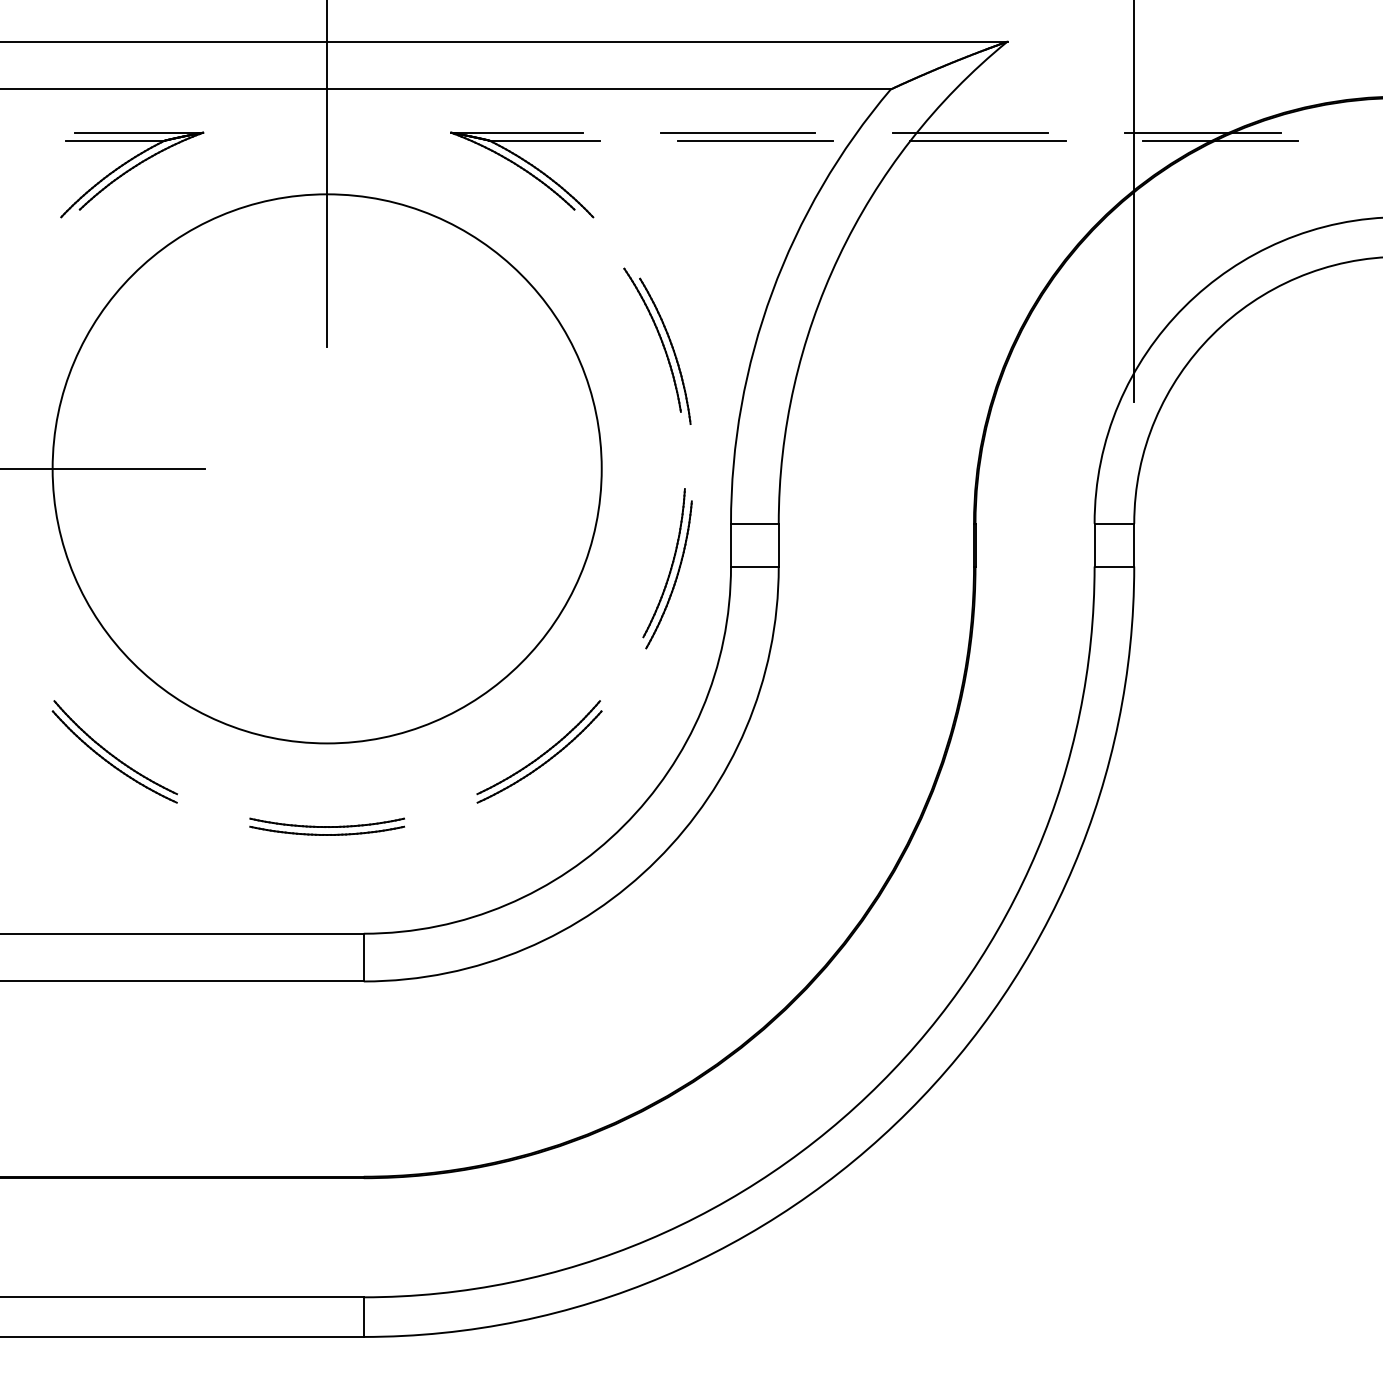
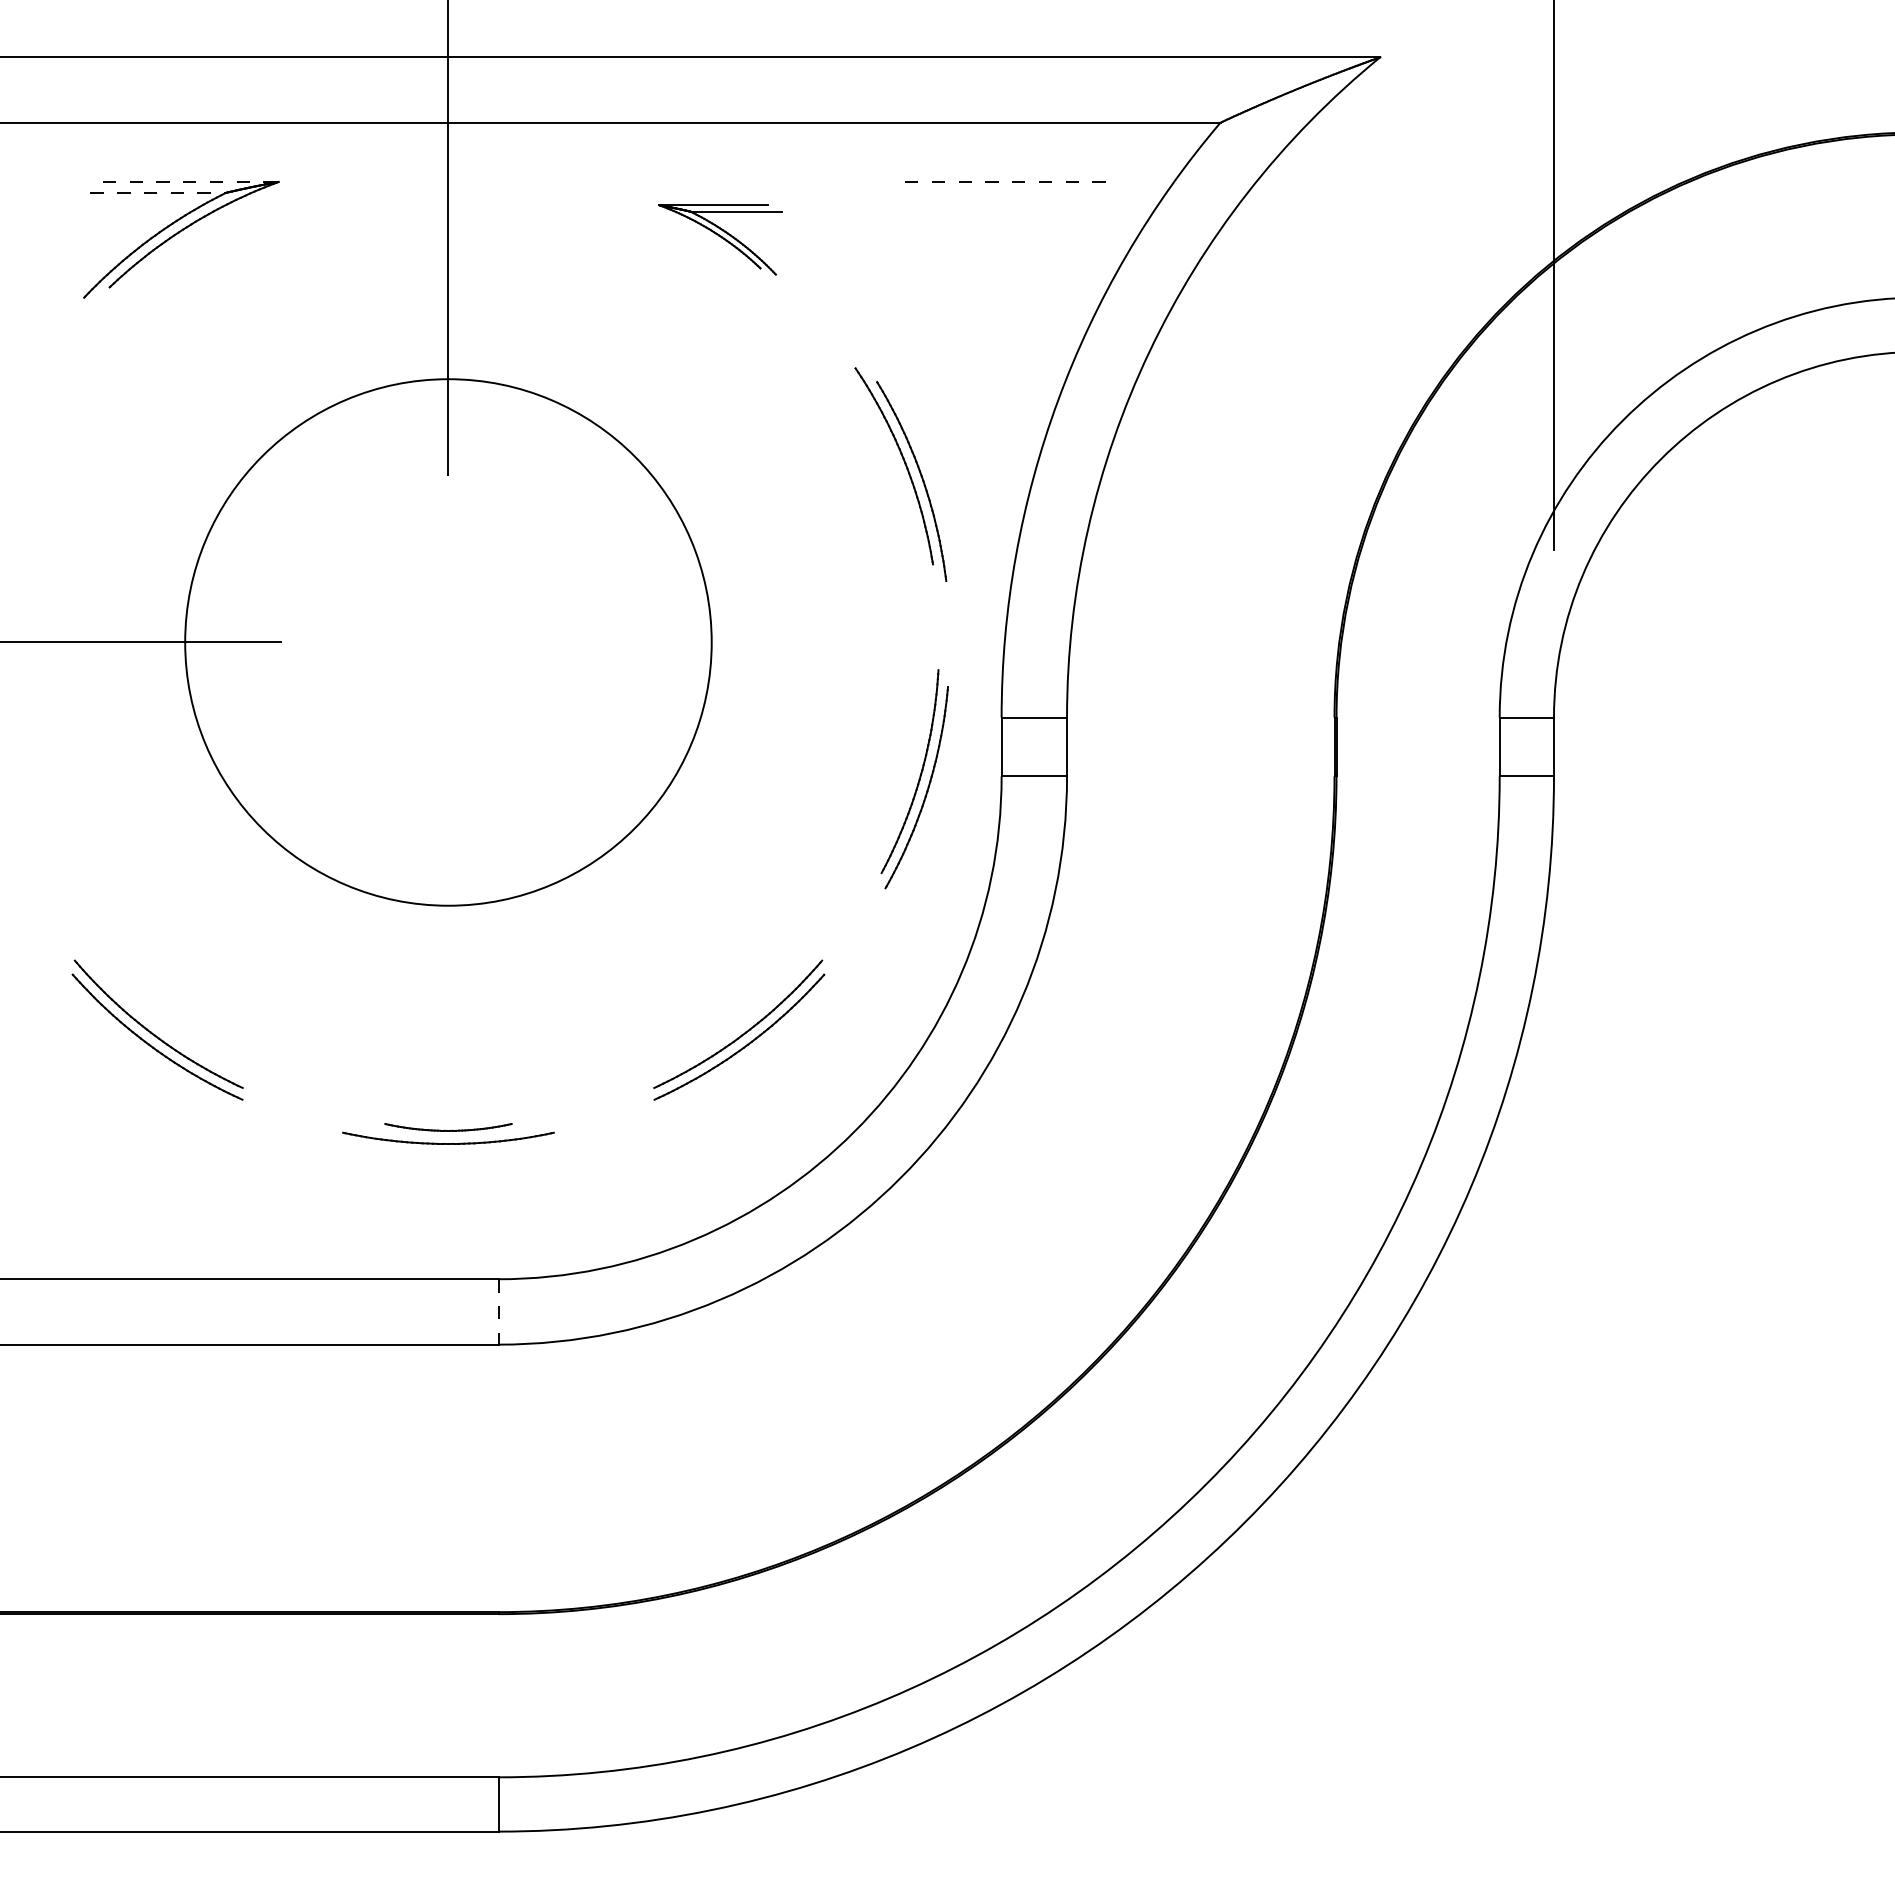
line: (138, 132) -> (190, 181), solid -> dashed
line: (738, 132) -> (1011, 181), solid -> dashed
line: (970, 132) -> (1329, 181), removed
line: (1202, 132) -> (1647, 181), removed
line: (115, 140) -> (158, 192), solid -> dashed
line: (755, 140) -> (1035, 192), removed
line: (987, 140) -> (1353, 192), removed
line: (1220, 140) -> (1672, 192), removed
part: (525, 174) -> (720, 239), size x0.6
circle: (327, 468) -> (448, 642), size x0.7
part: (327, 822) -> (448, 1127), size x0.6
line: (363, 957) -> (498, 1311), solid -> dashed

